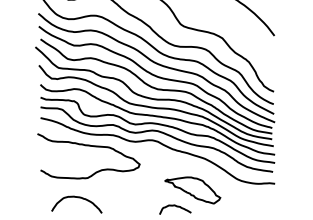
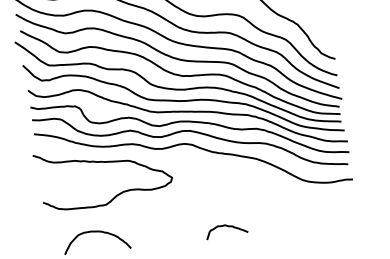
part: (192, 190) -> (245, 202), removed

